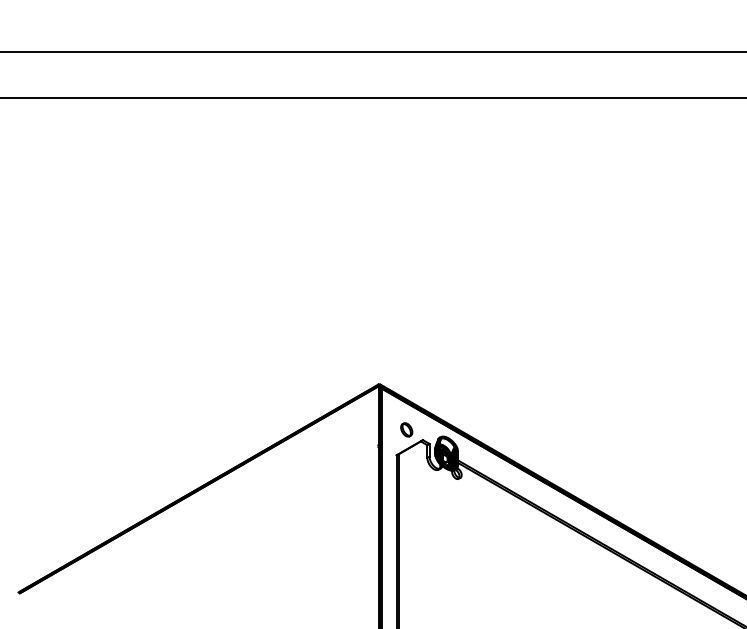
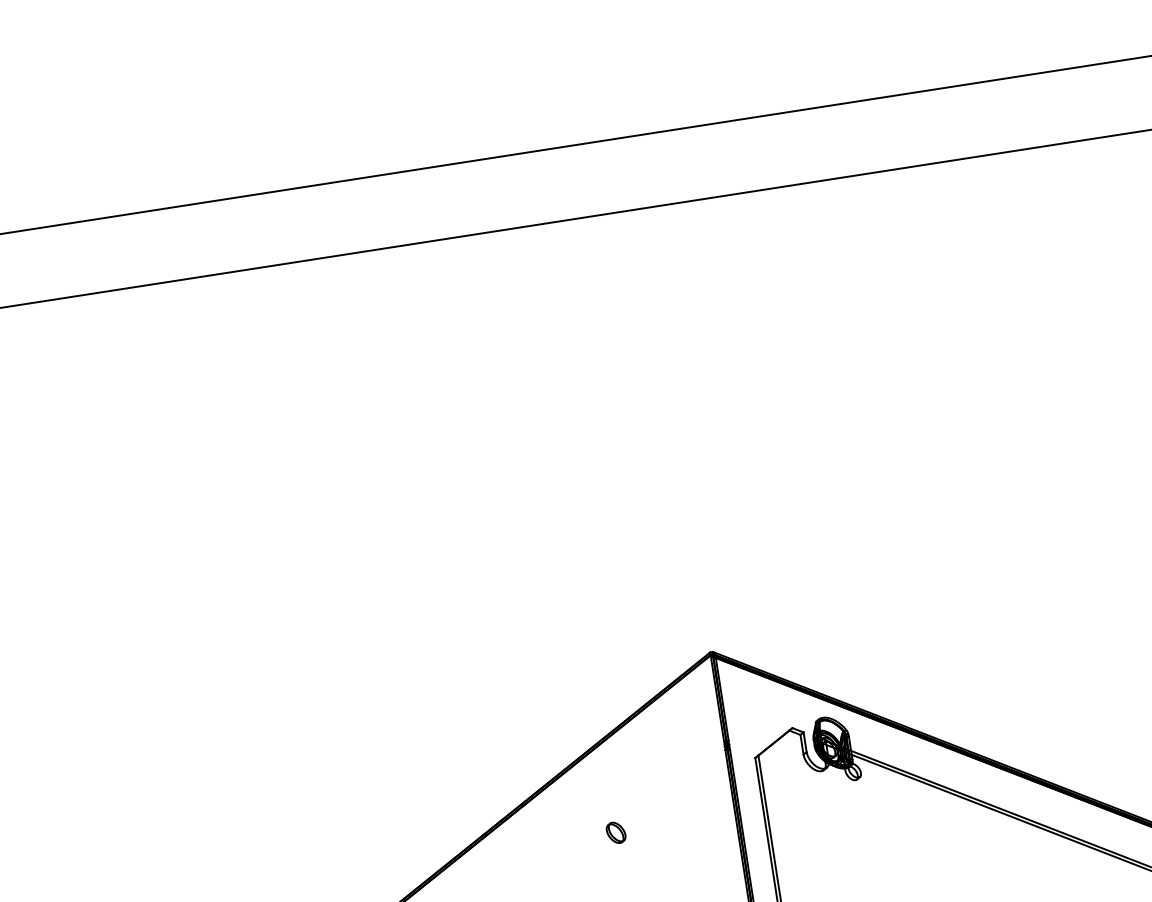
part: (406, 429) -> (615, 832), moved

